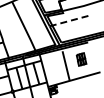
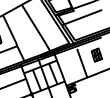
line: (70, 20) -> (81, 17), dashed -> solid

